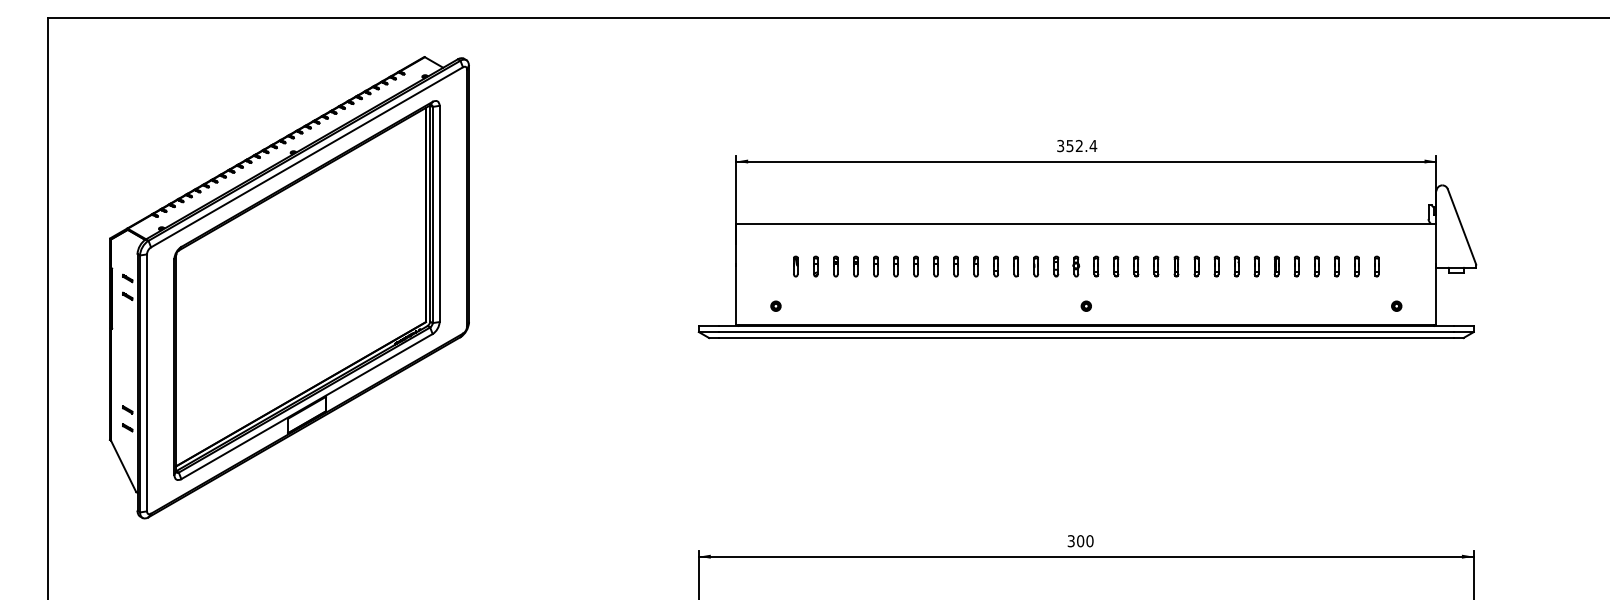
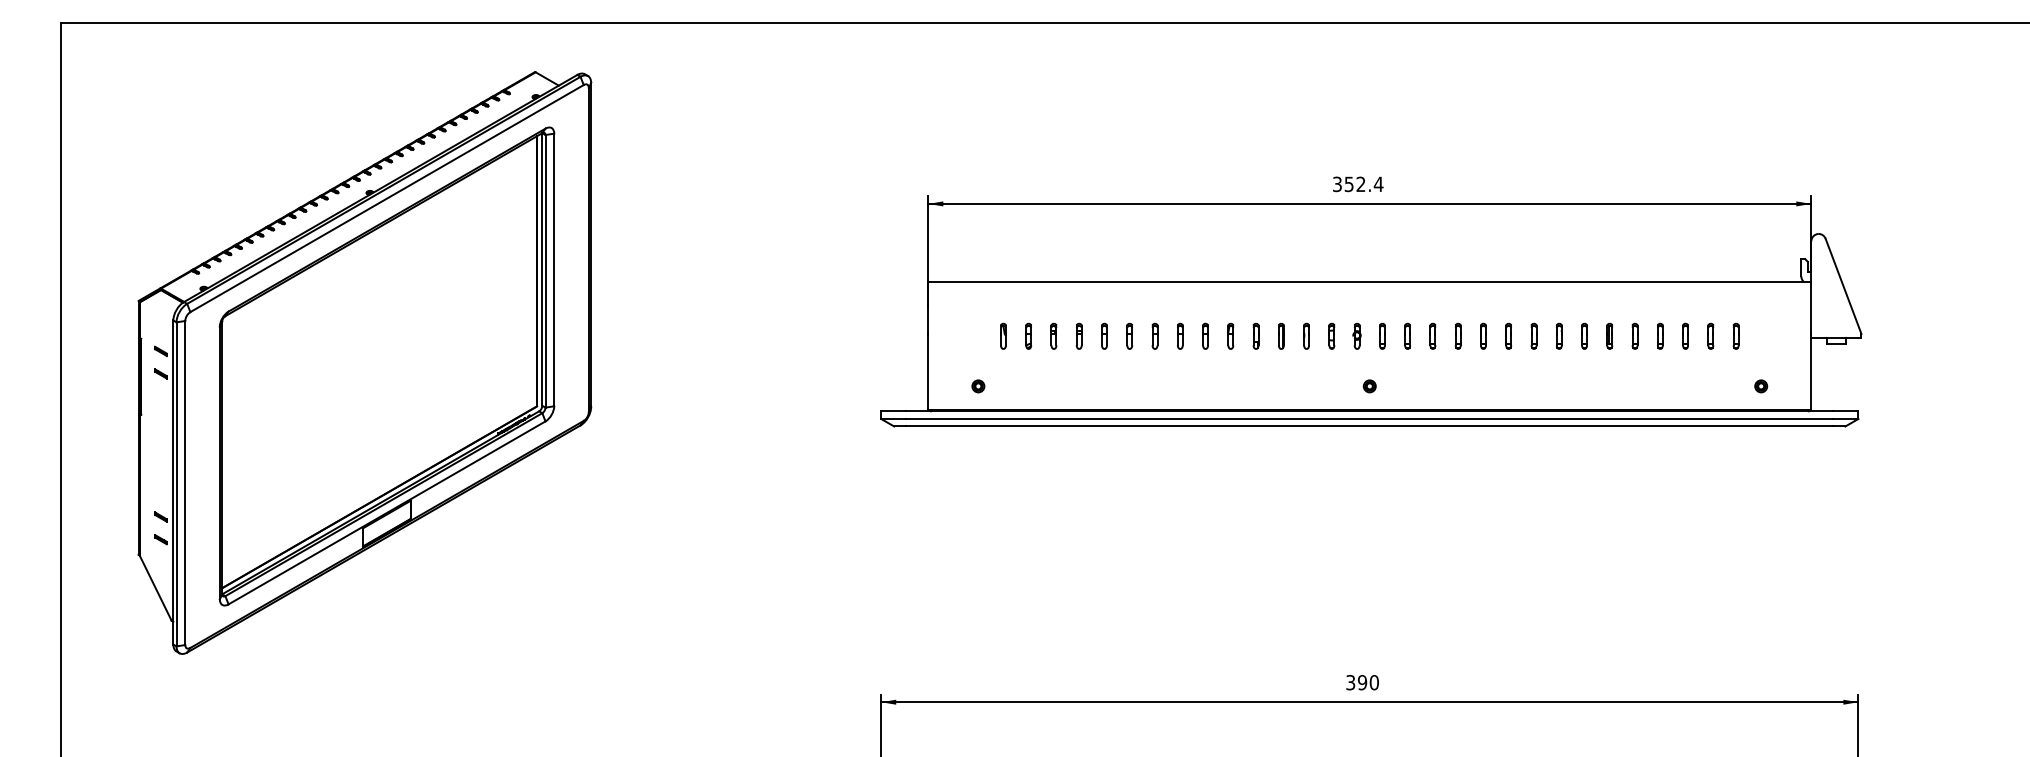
text: (1080, 541) -> (1362, 682), 300 -> 390

